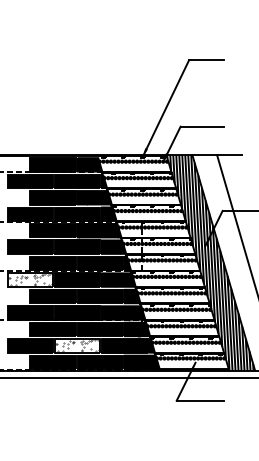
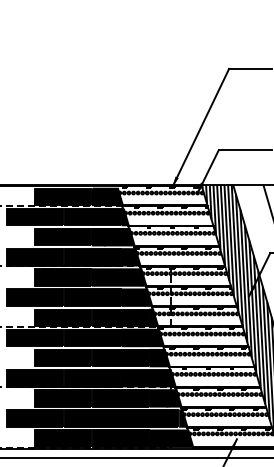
fill: (30, 279) -> (35, 337), added
fill: (77, 345) -> (92, 418), added

